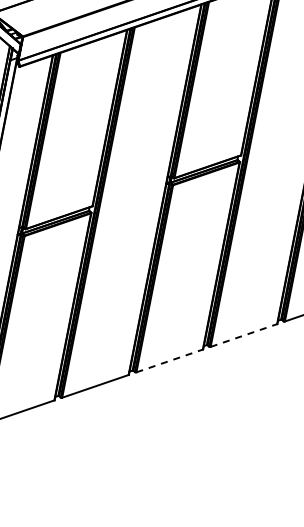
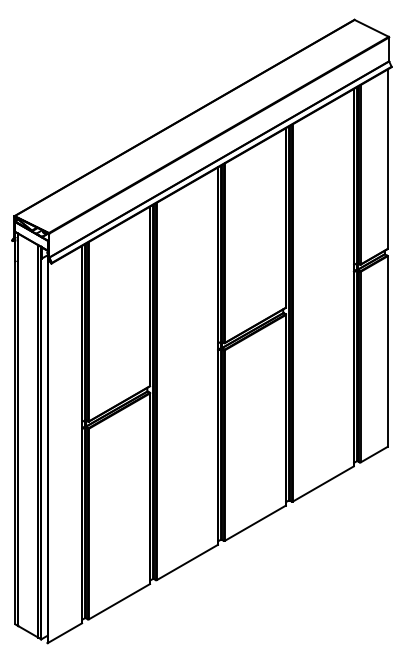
line: (244, 335) -> (323, 483), dashed -> solid
line: (169, 360) -> (255, 522), dashed -> solid

